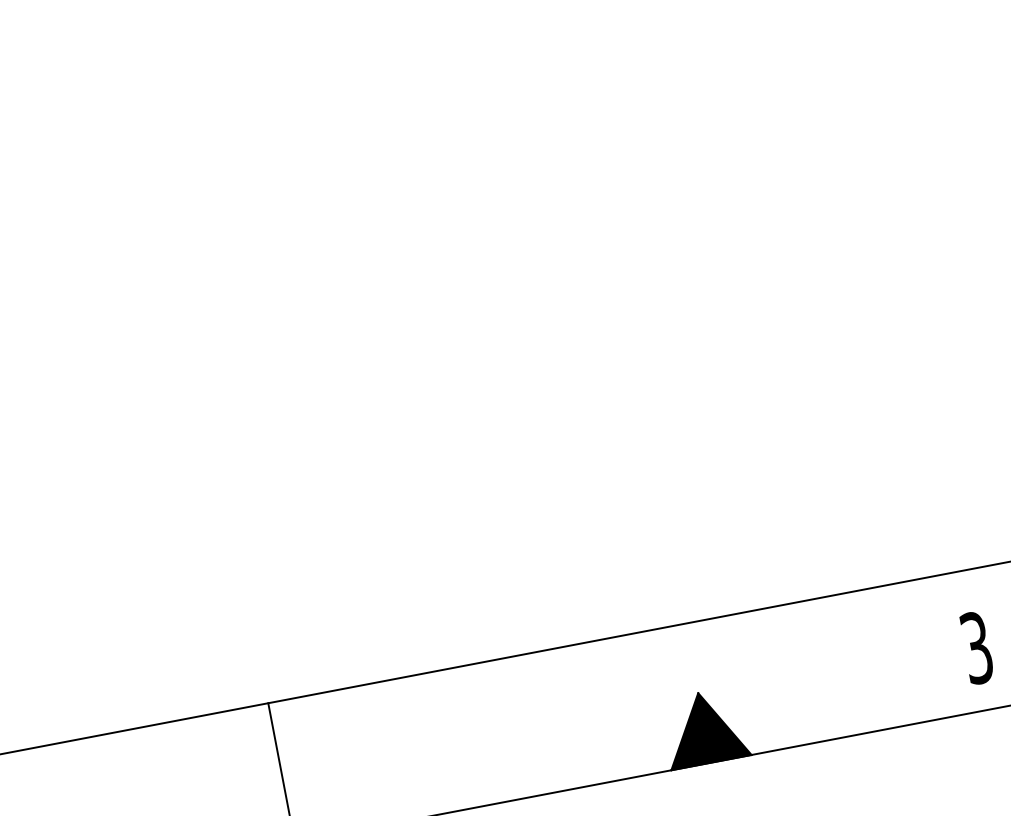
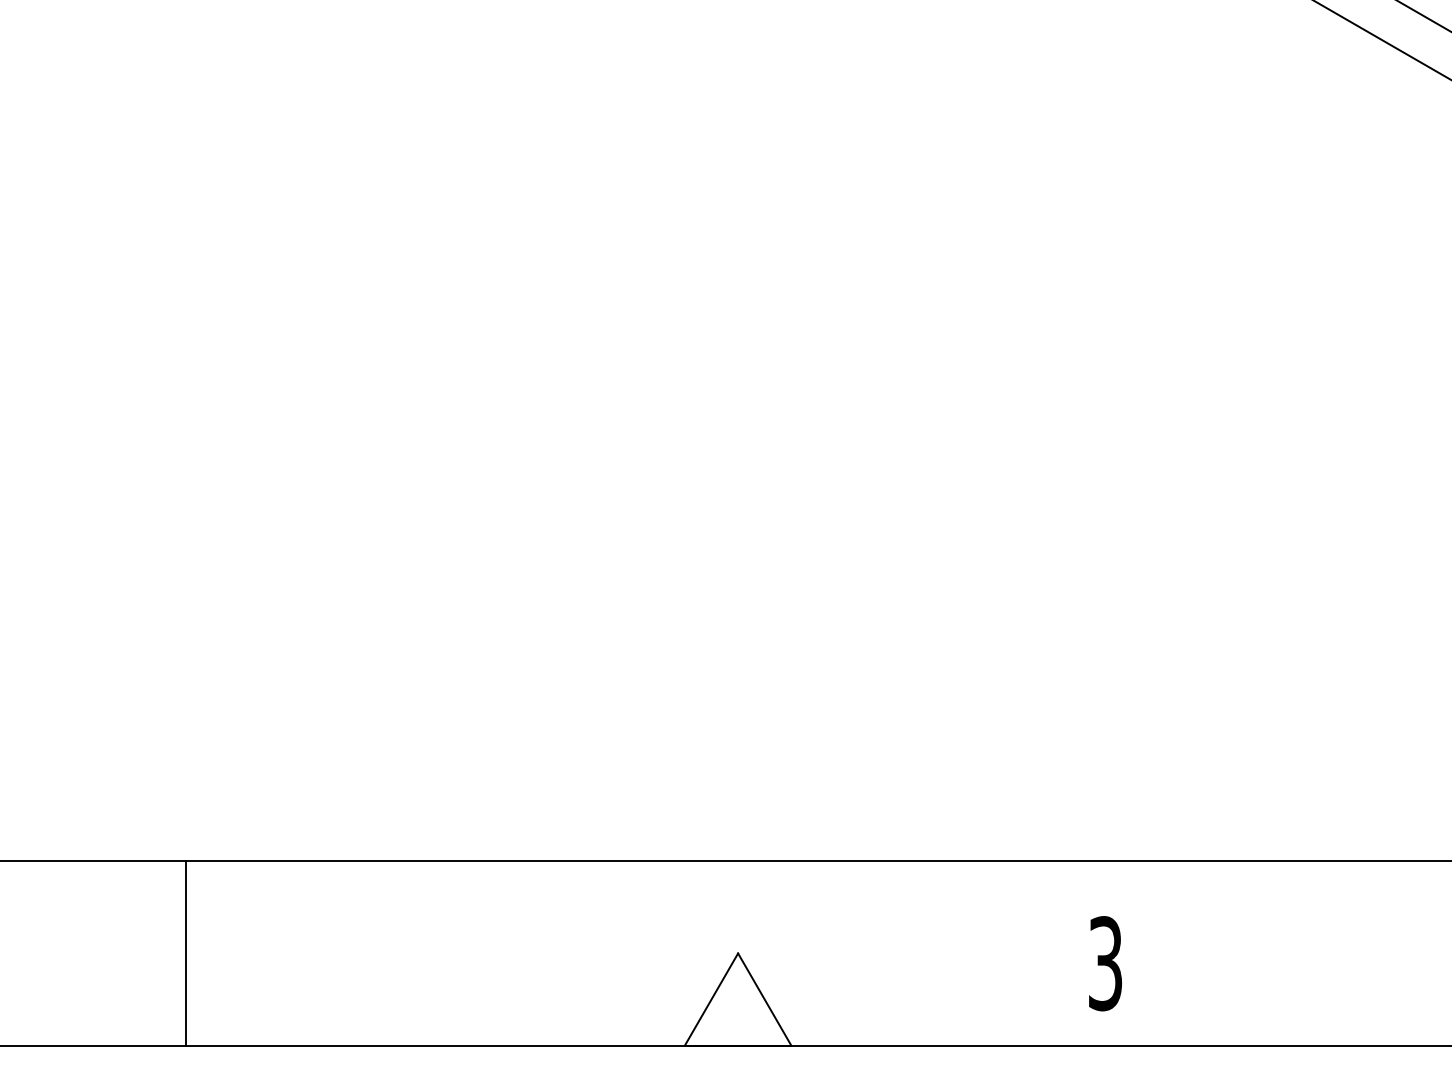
fill: (704, 728) -> (737, 999), removed

